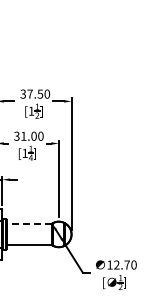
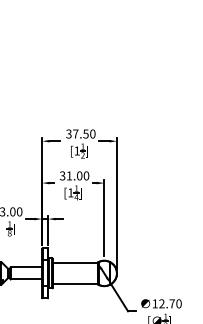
line: (28, 224) -> (74, 263), dashed -> solid

